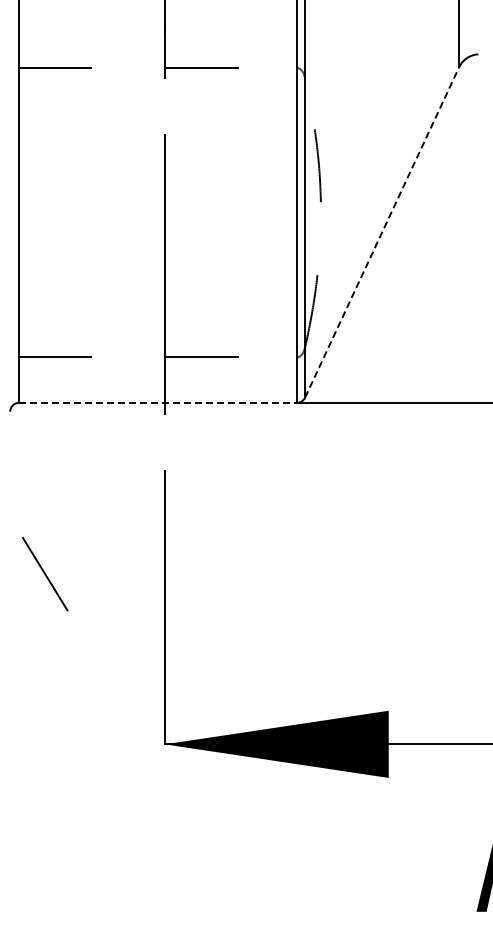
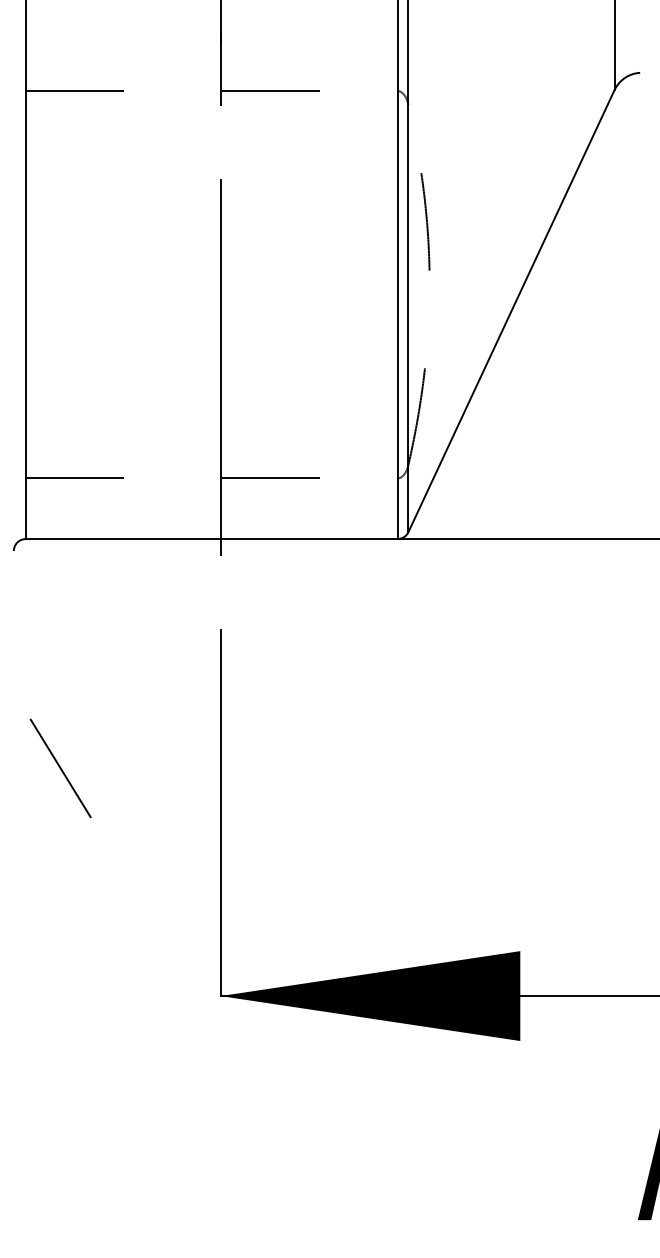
line: (382, 231) -> (511, 309), dashed -> solid
line: (158, 402) -> (212, 538), dashed -> solid

